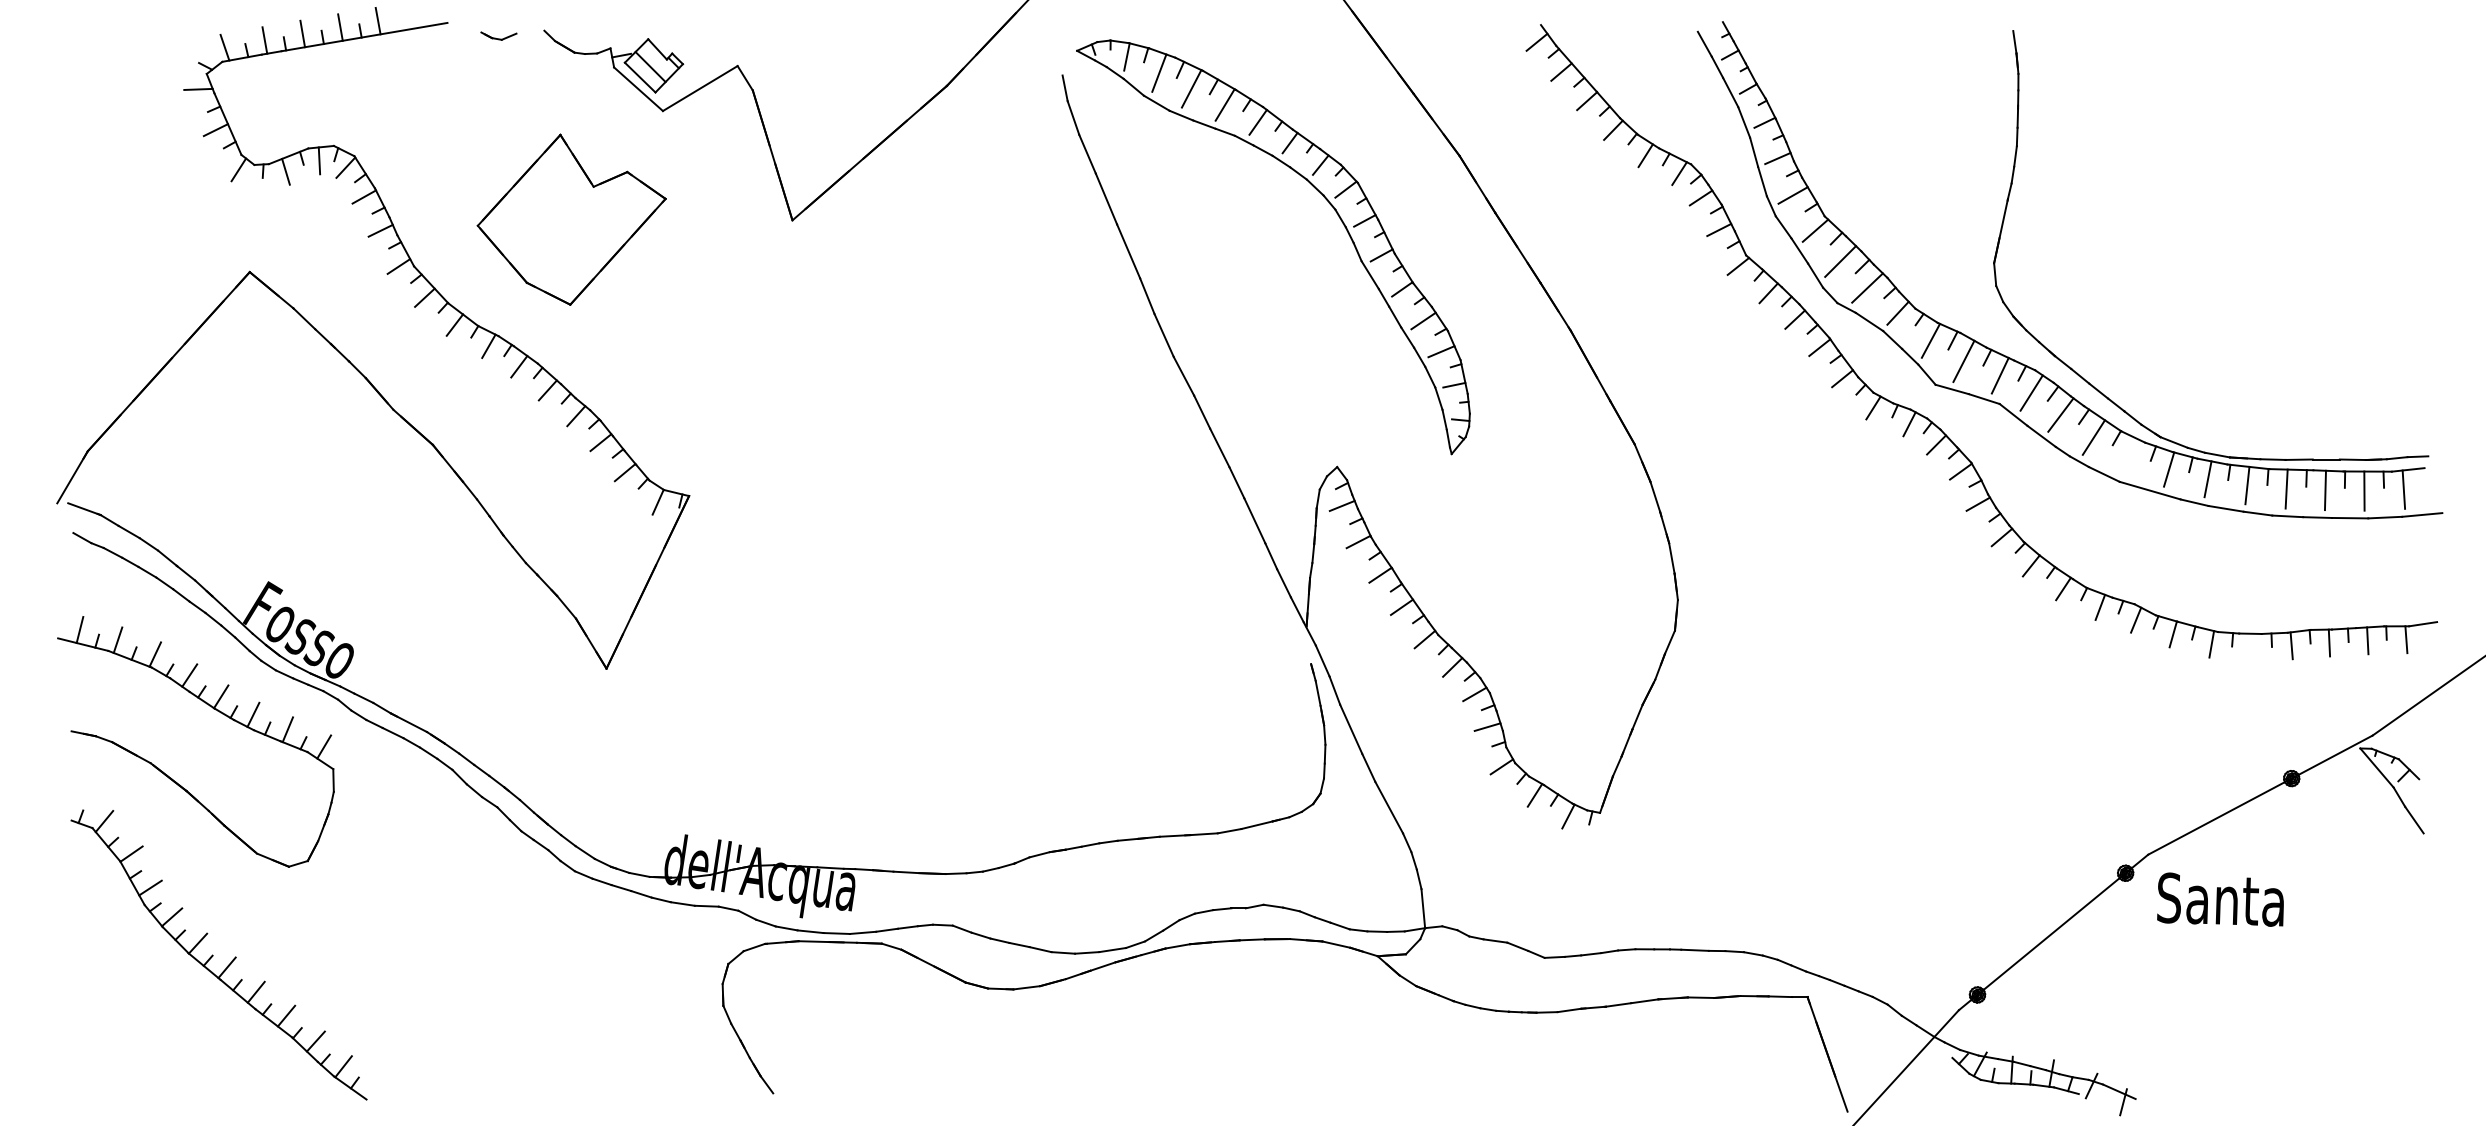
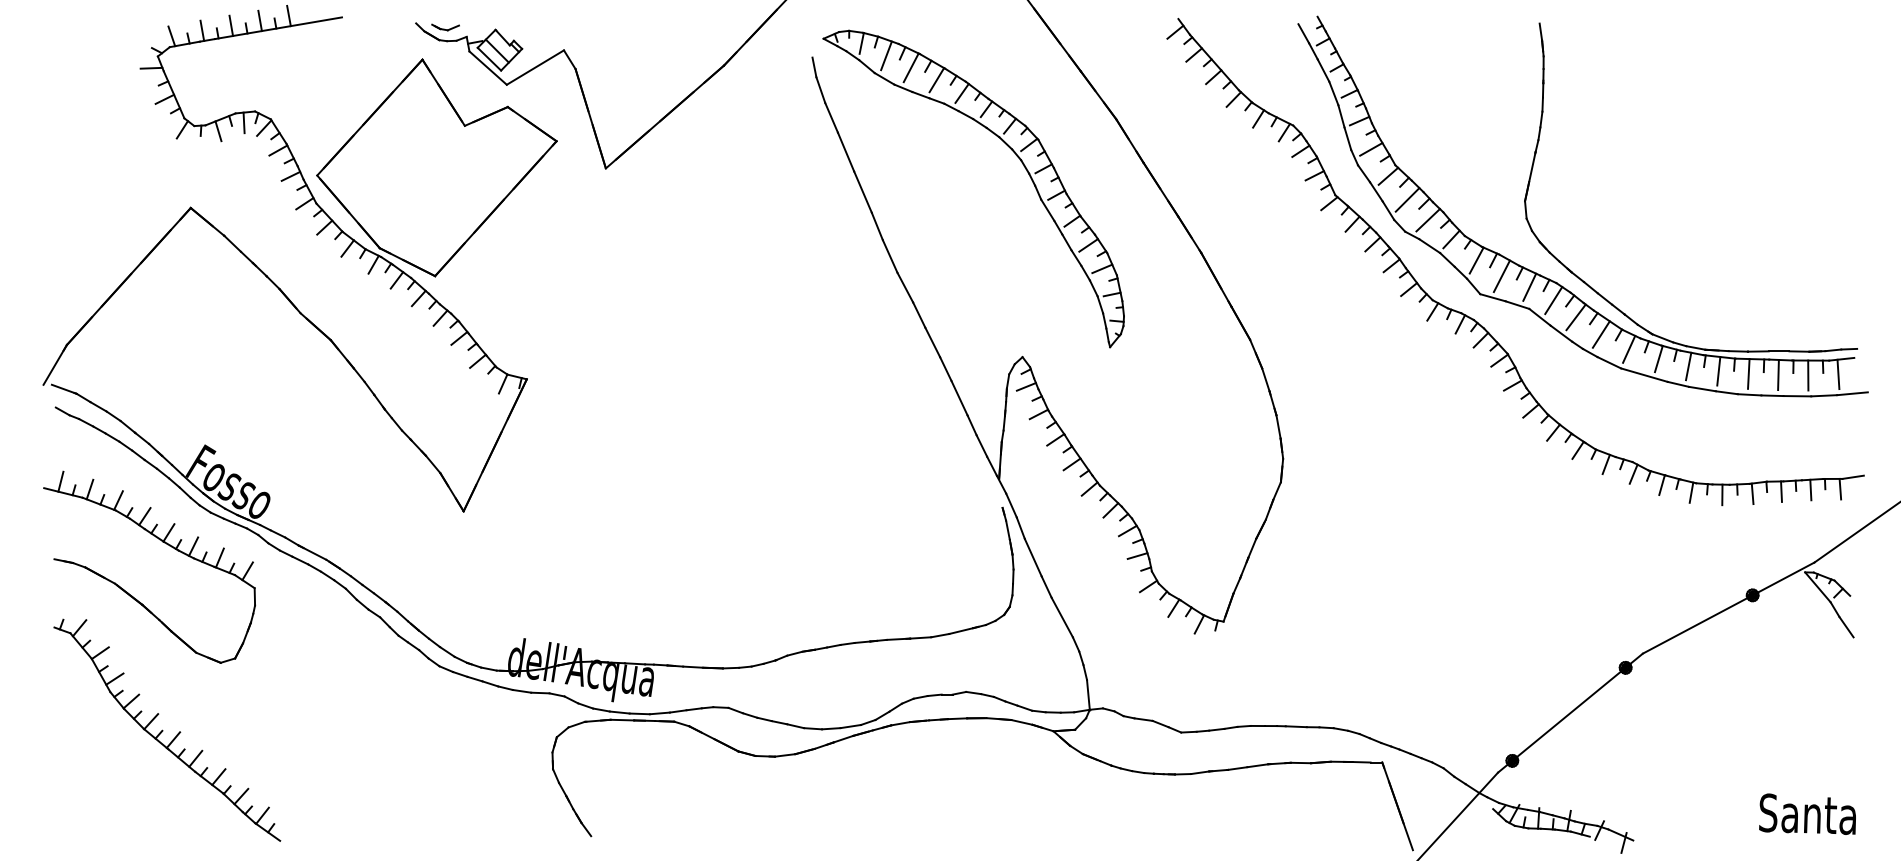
part: (498, 35) -> (445, 27), moved
part: (571, 219) -> (436, 167), size x1.67
line: (2130, 456) -> (1629, 349), added
line: (2252, 646) -> (1722, 494), added
text: (2220, 899) -> (1807, 814), moved

